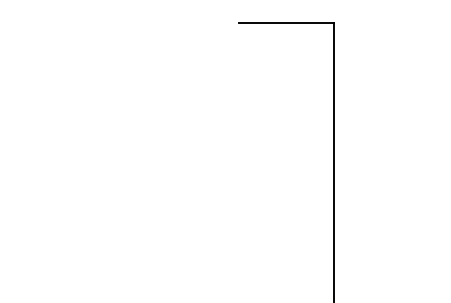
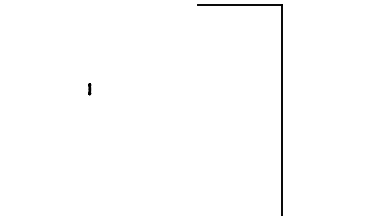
line: (117, 117) -> (89, 88), added

